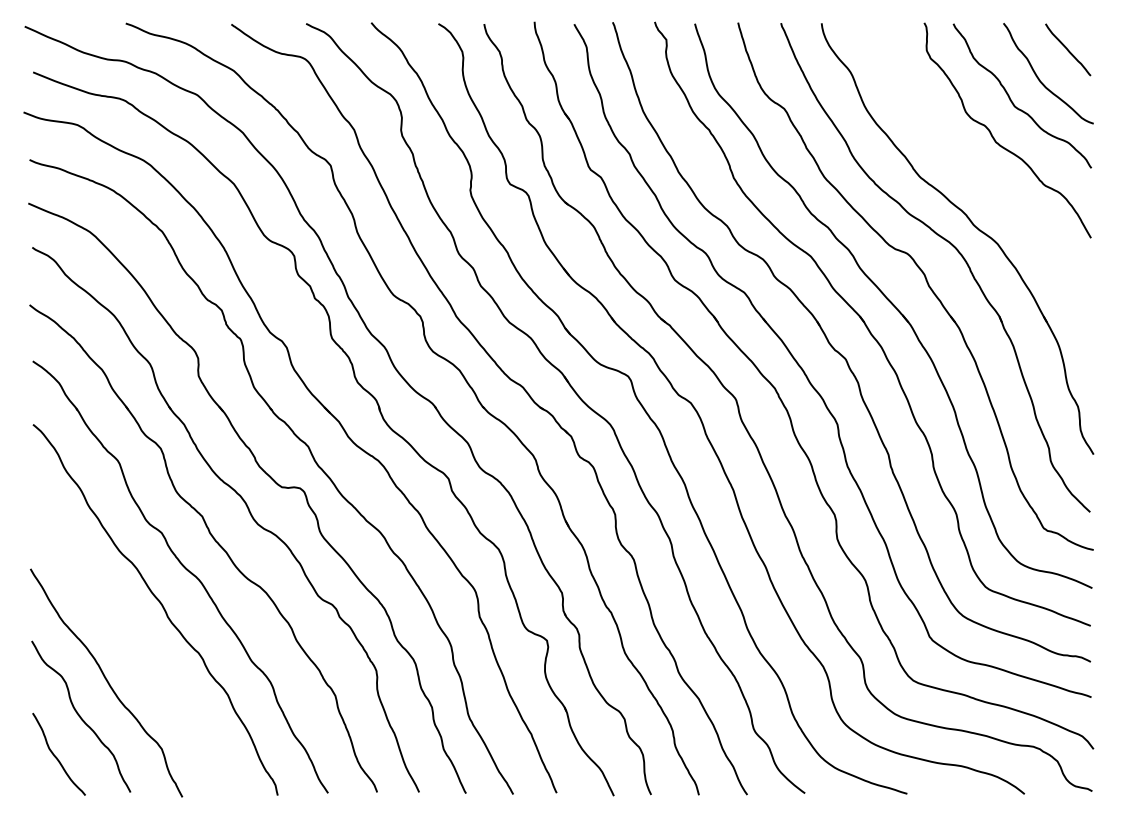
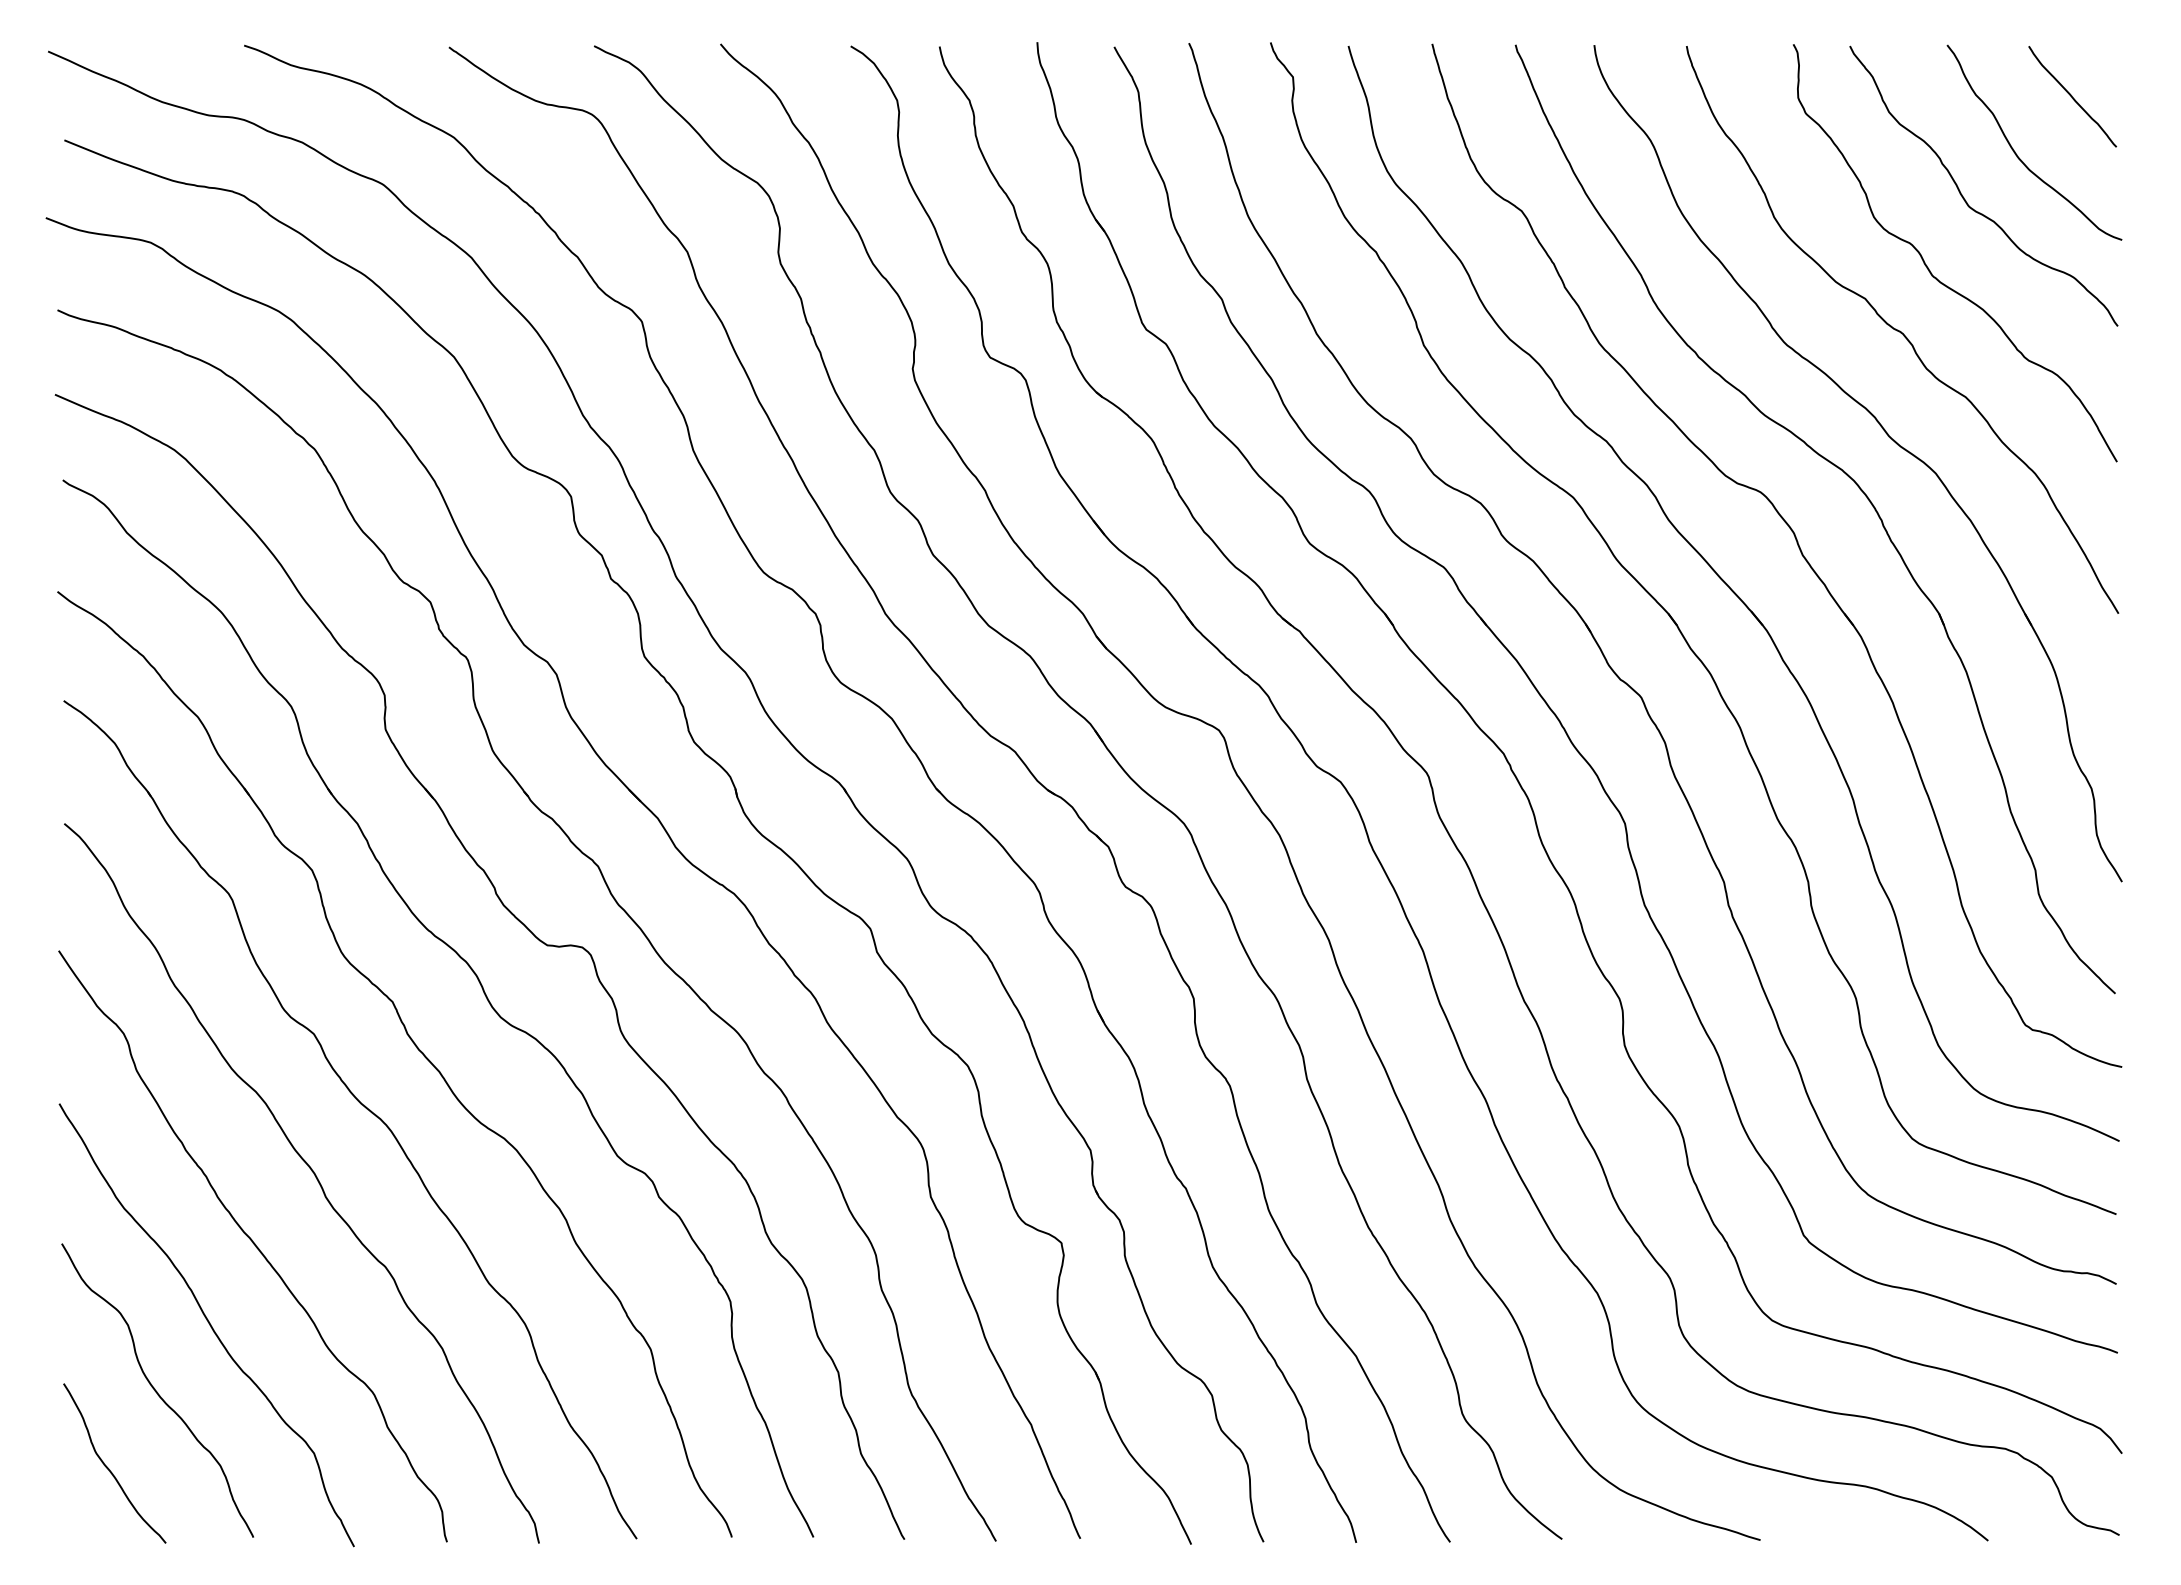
curve: (980, 170) -> (1902, 330), added
curve: (130, 641) -> (253, 1244), added

